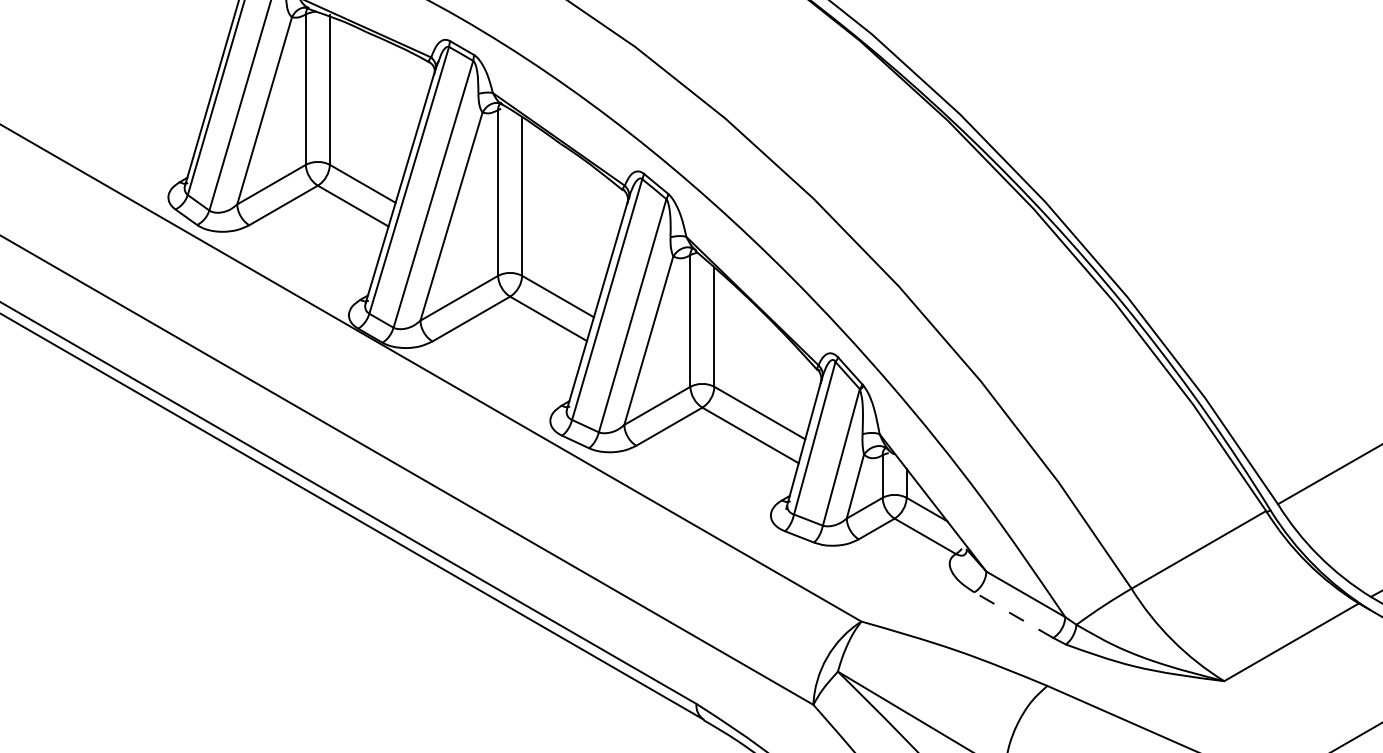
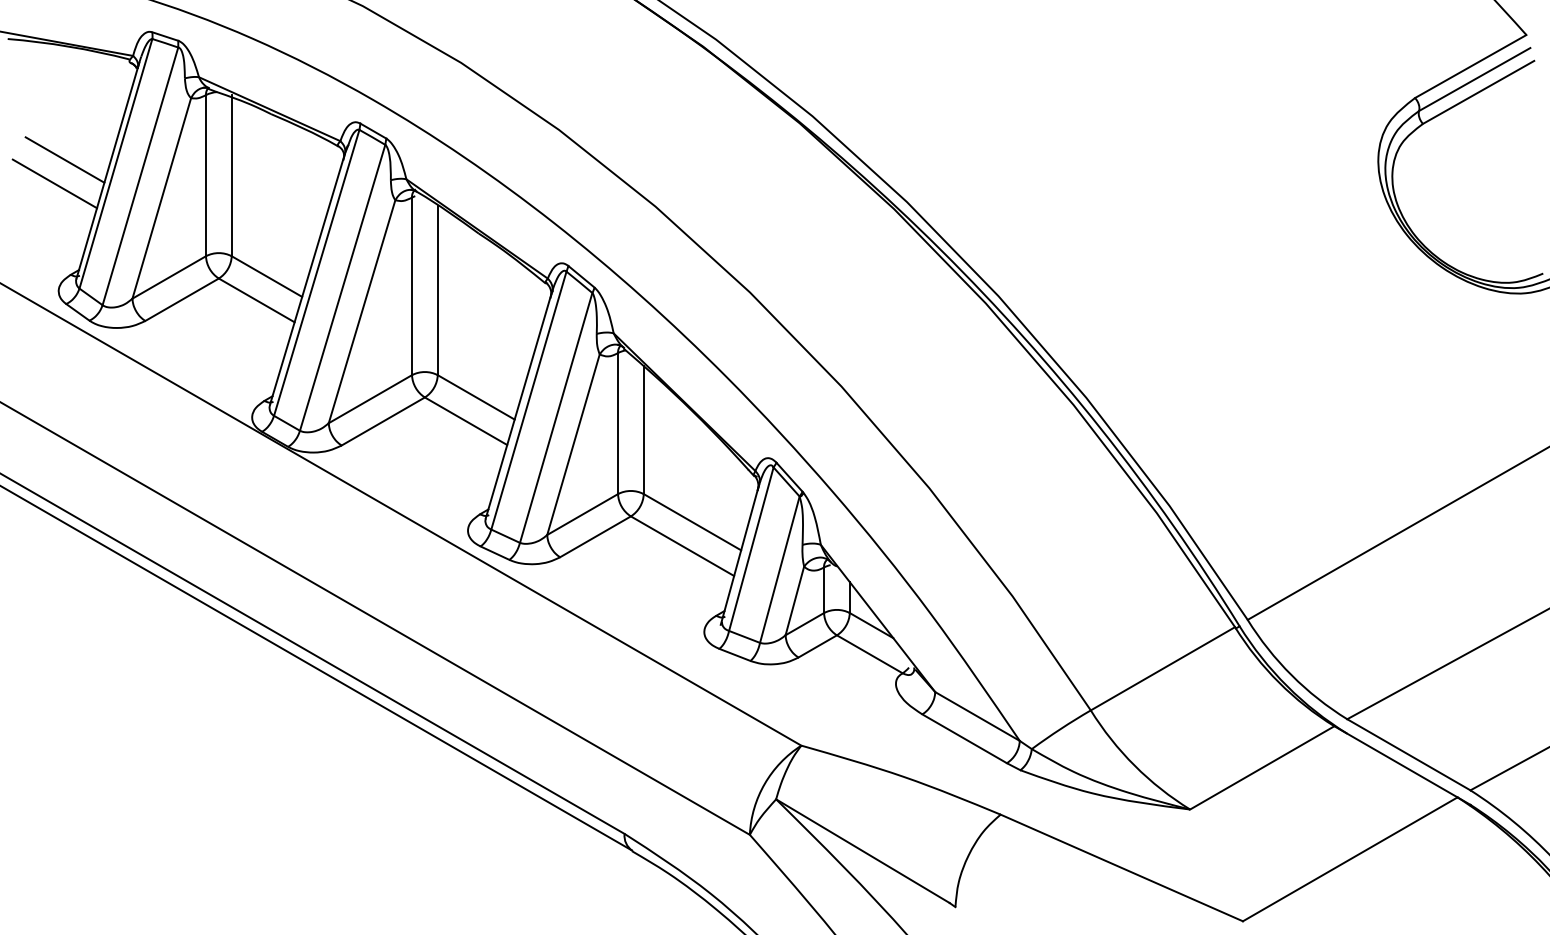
line: (173, 74) -> (64, 159), added
line: (164, 96) -> (54, 183), added
line: (1013, 614) -> (964, 738), dashed -> solid

